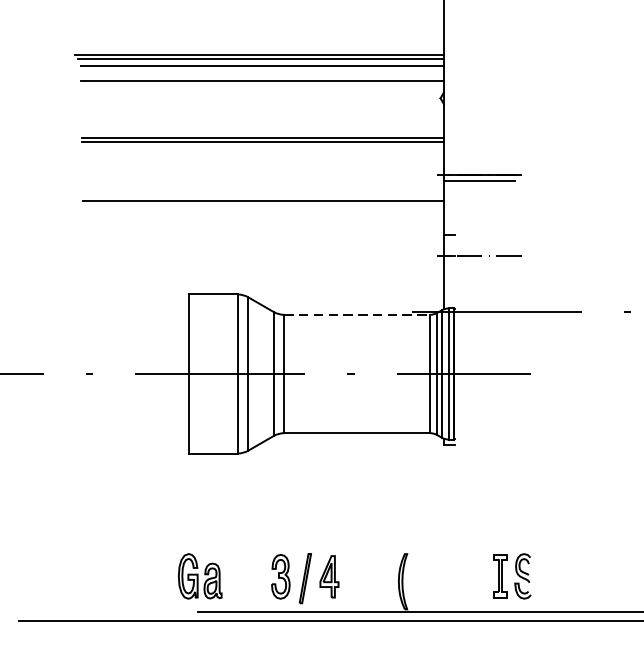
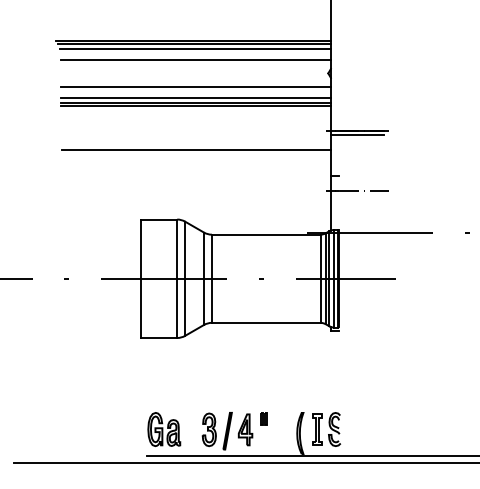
line: (262, 115) -> (195, 86), added
line: (262, 130) -> (195, 97), added
line: (357, 314) -> (266, 234), dashed -> solid
part: (353, 561) -> (263, 418), added
part: (200, 576) -> (164, 429), moved
part: (511, 576) -> (326, 429), moved

